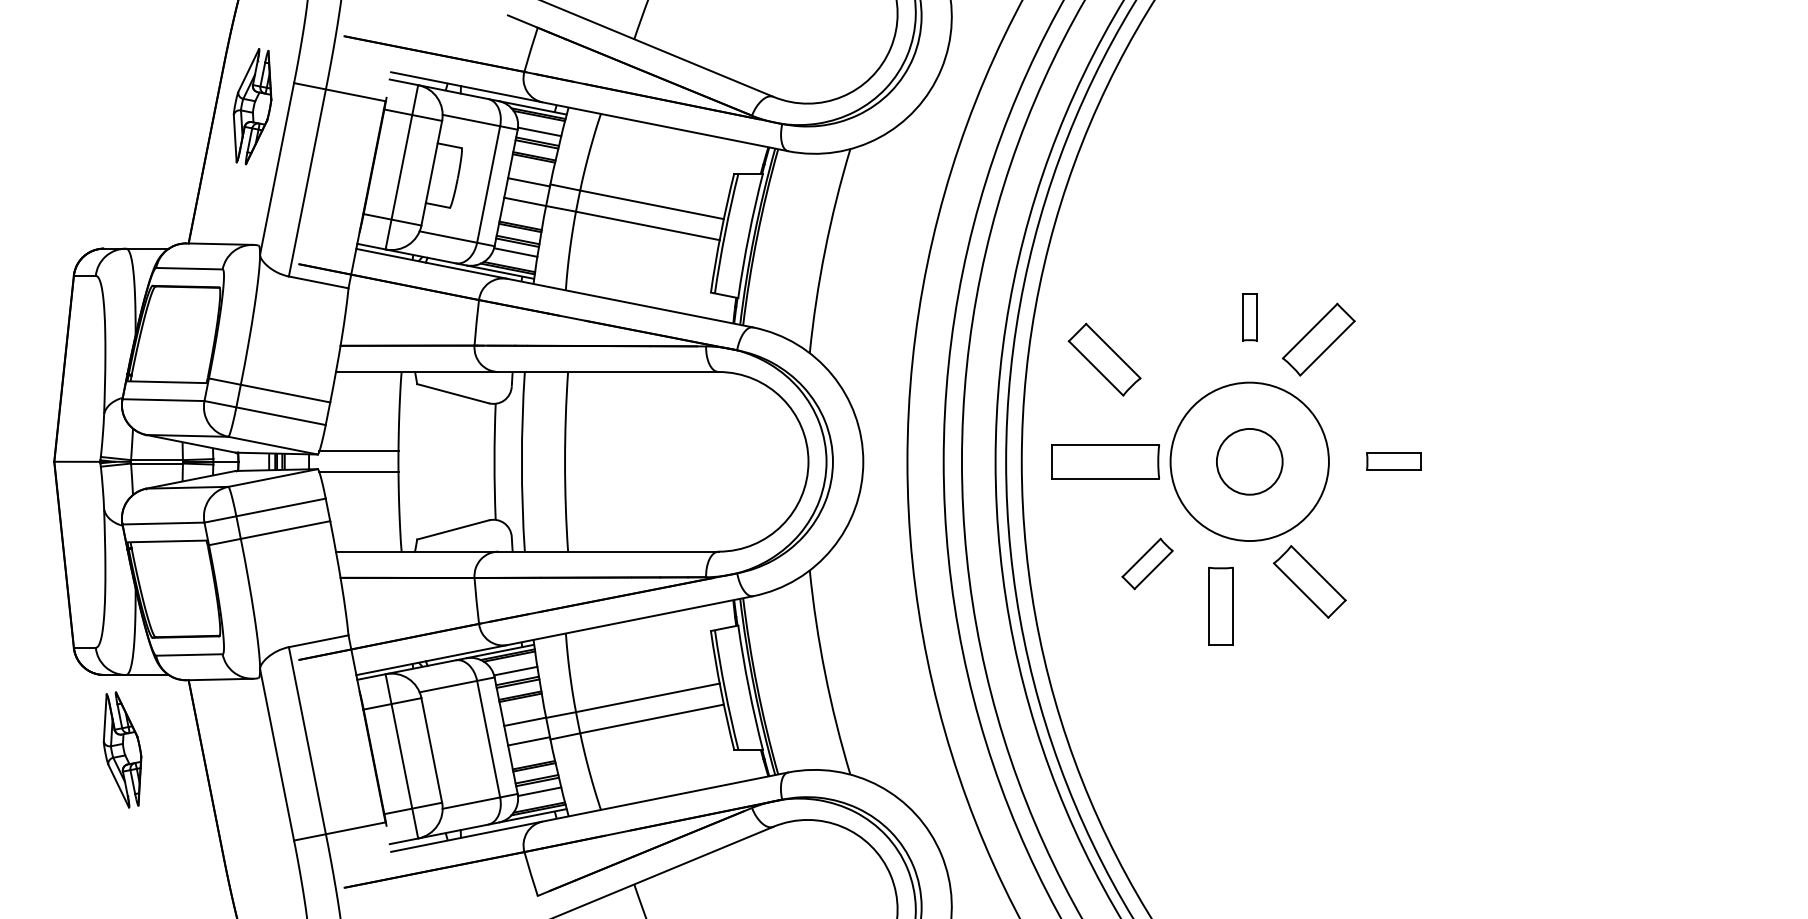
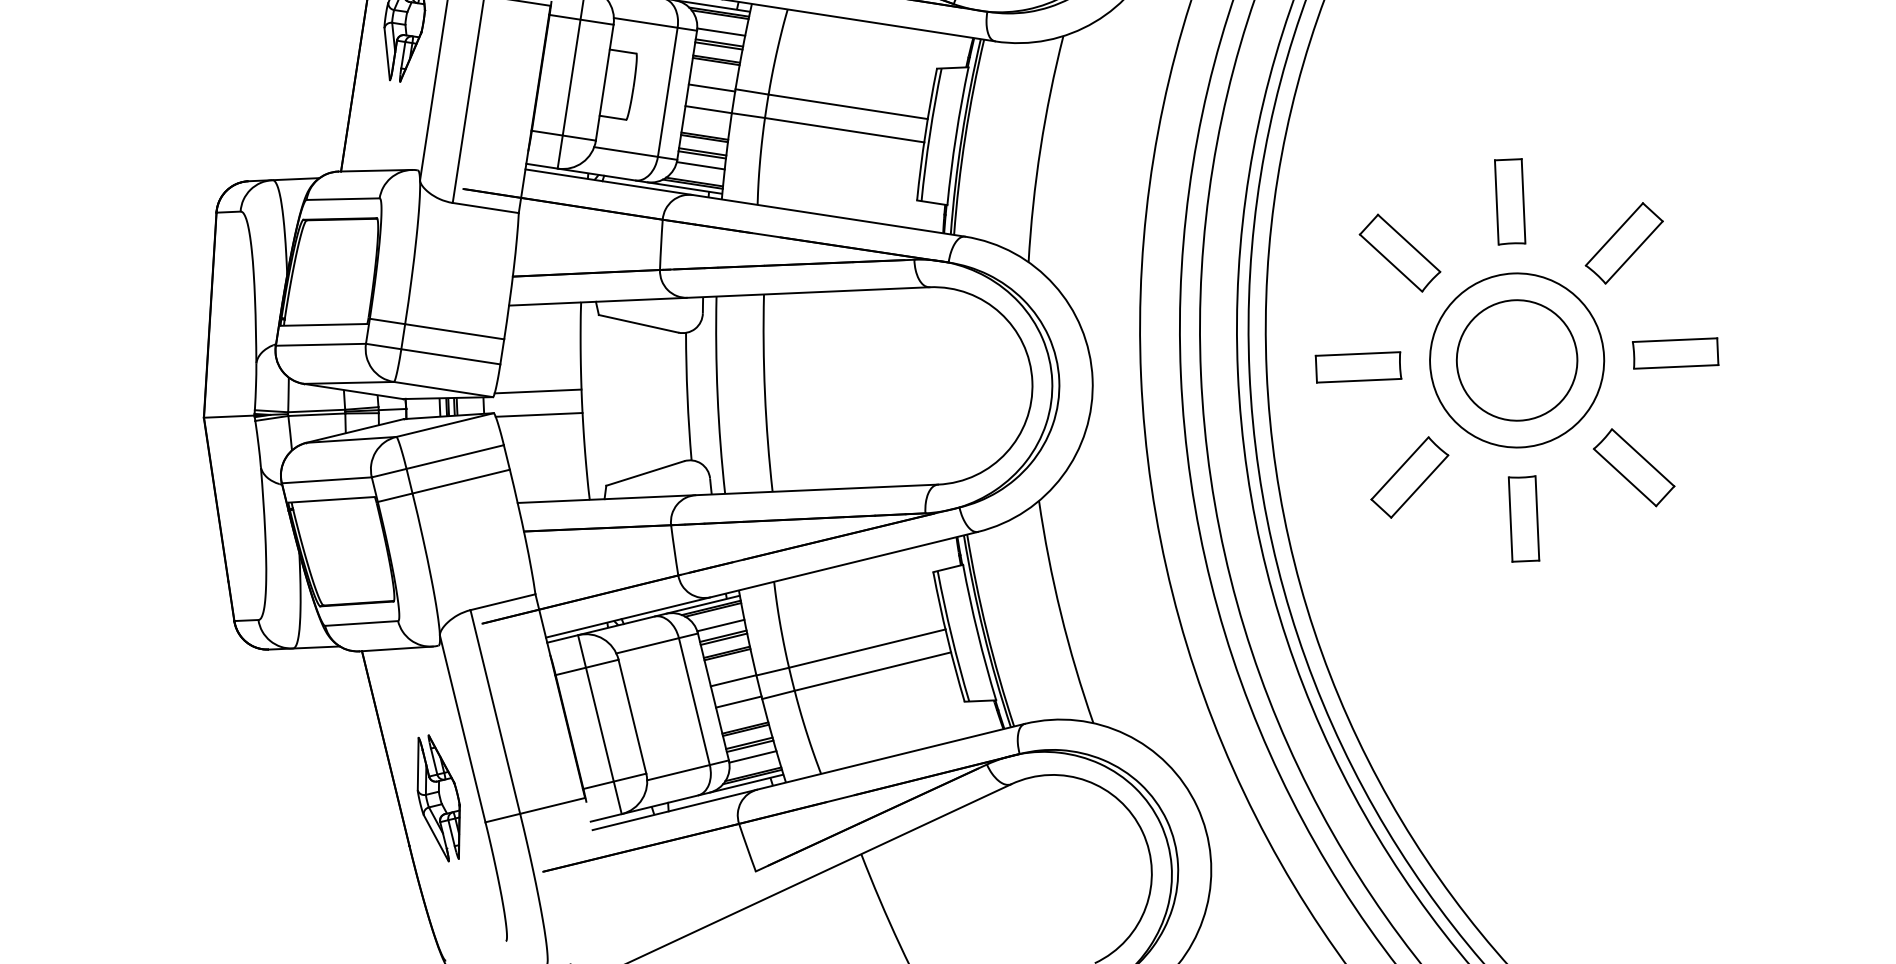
part: (1249, 317) -> (1509, 201), size x1.67
part: (1318, 339) -> (1623, 243), moved
part: (1104, 359) -> (1399, 252), moved
part: (1105, 461) -> (1358, 367), size x0.71
circle: (1249, 461) -> (1516, 360), size x1.67
part: (1393, 461) -> (1674, 353), size x1.43
part: (1147, 563) -> (1409, 477), size x1.43
part: (1309, 581) -> (1633, 467), moved
part: (1220, 605) -> (1523, 518), moved
part: (122, 749) -> (438, 797), moved

